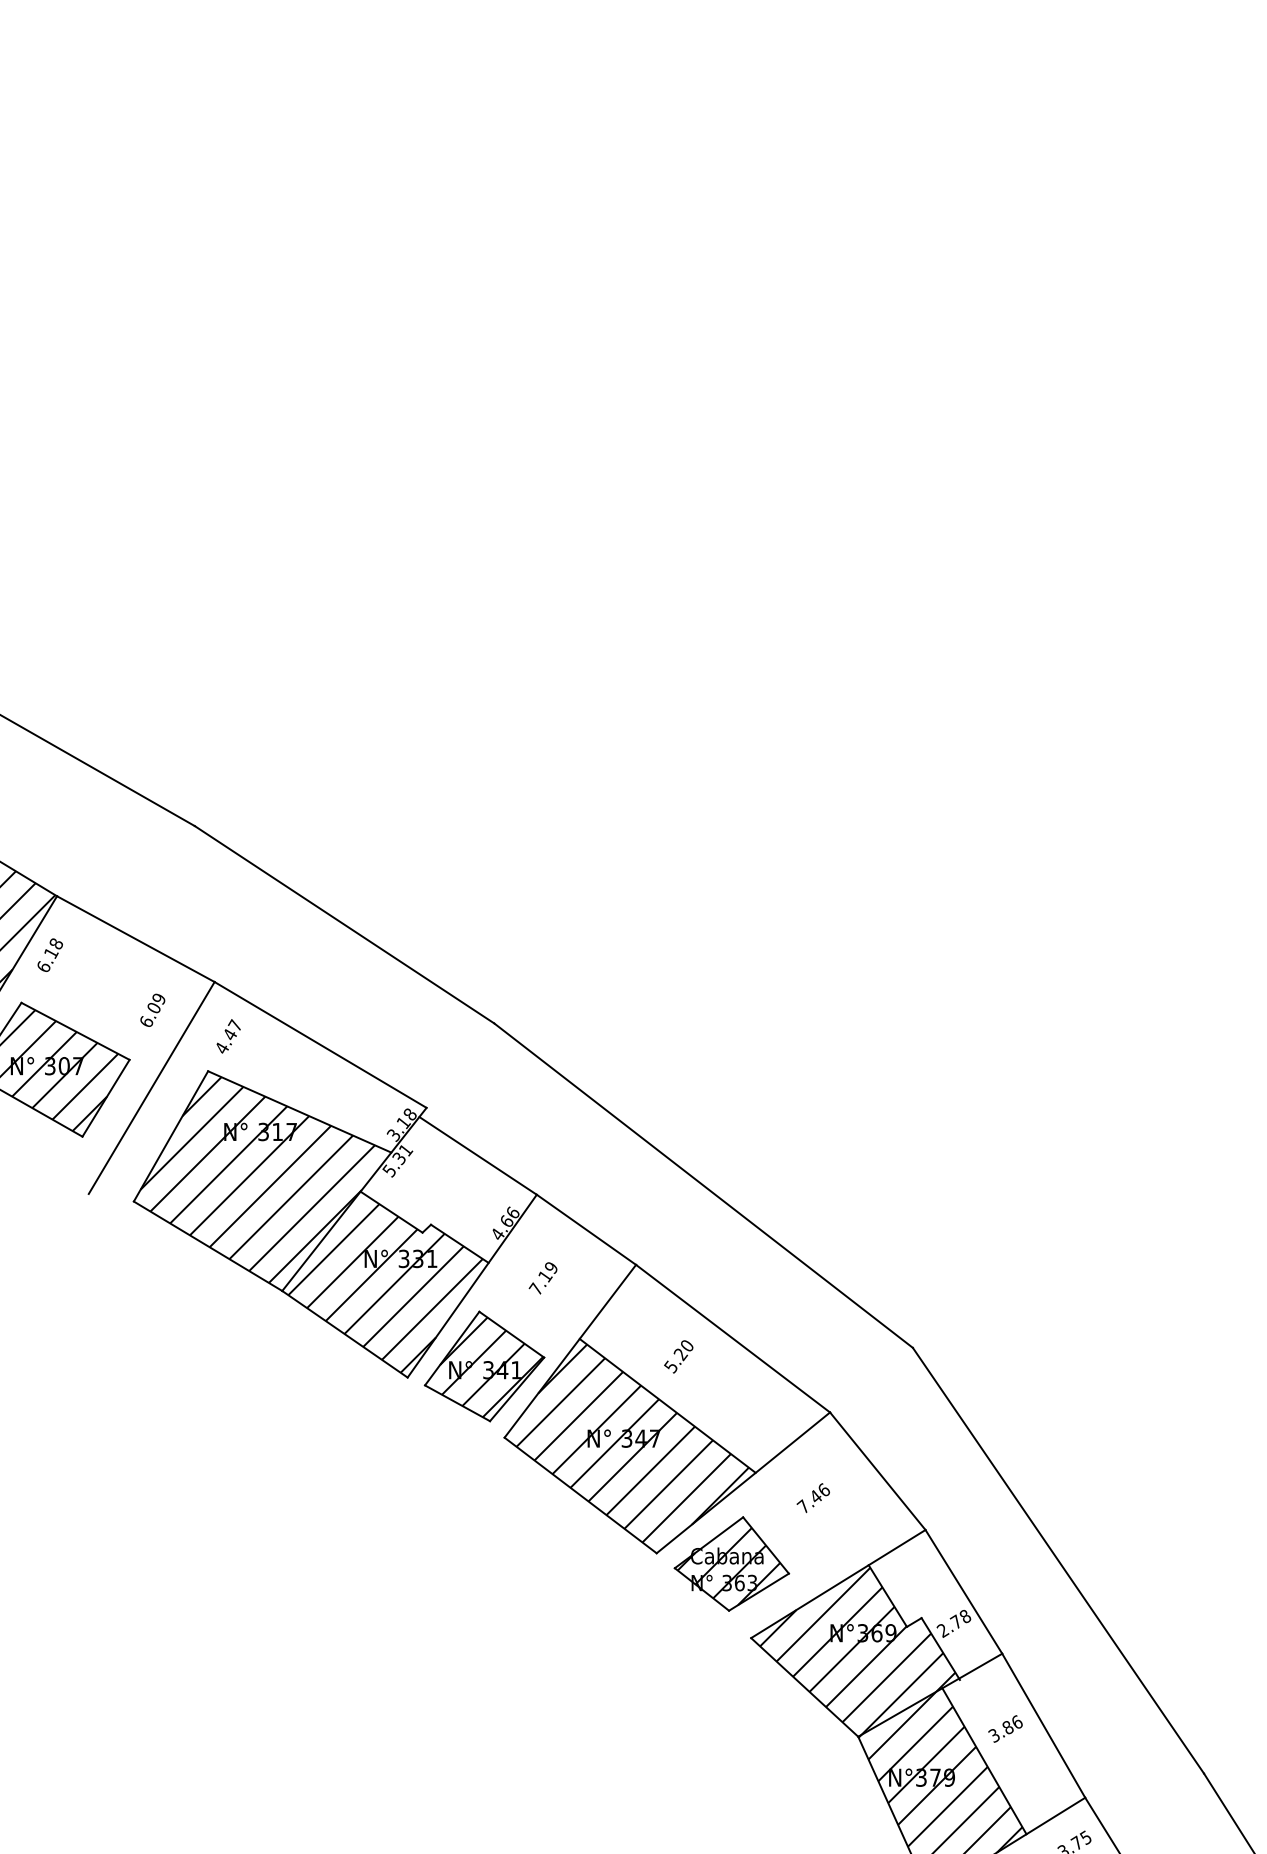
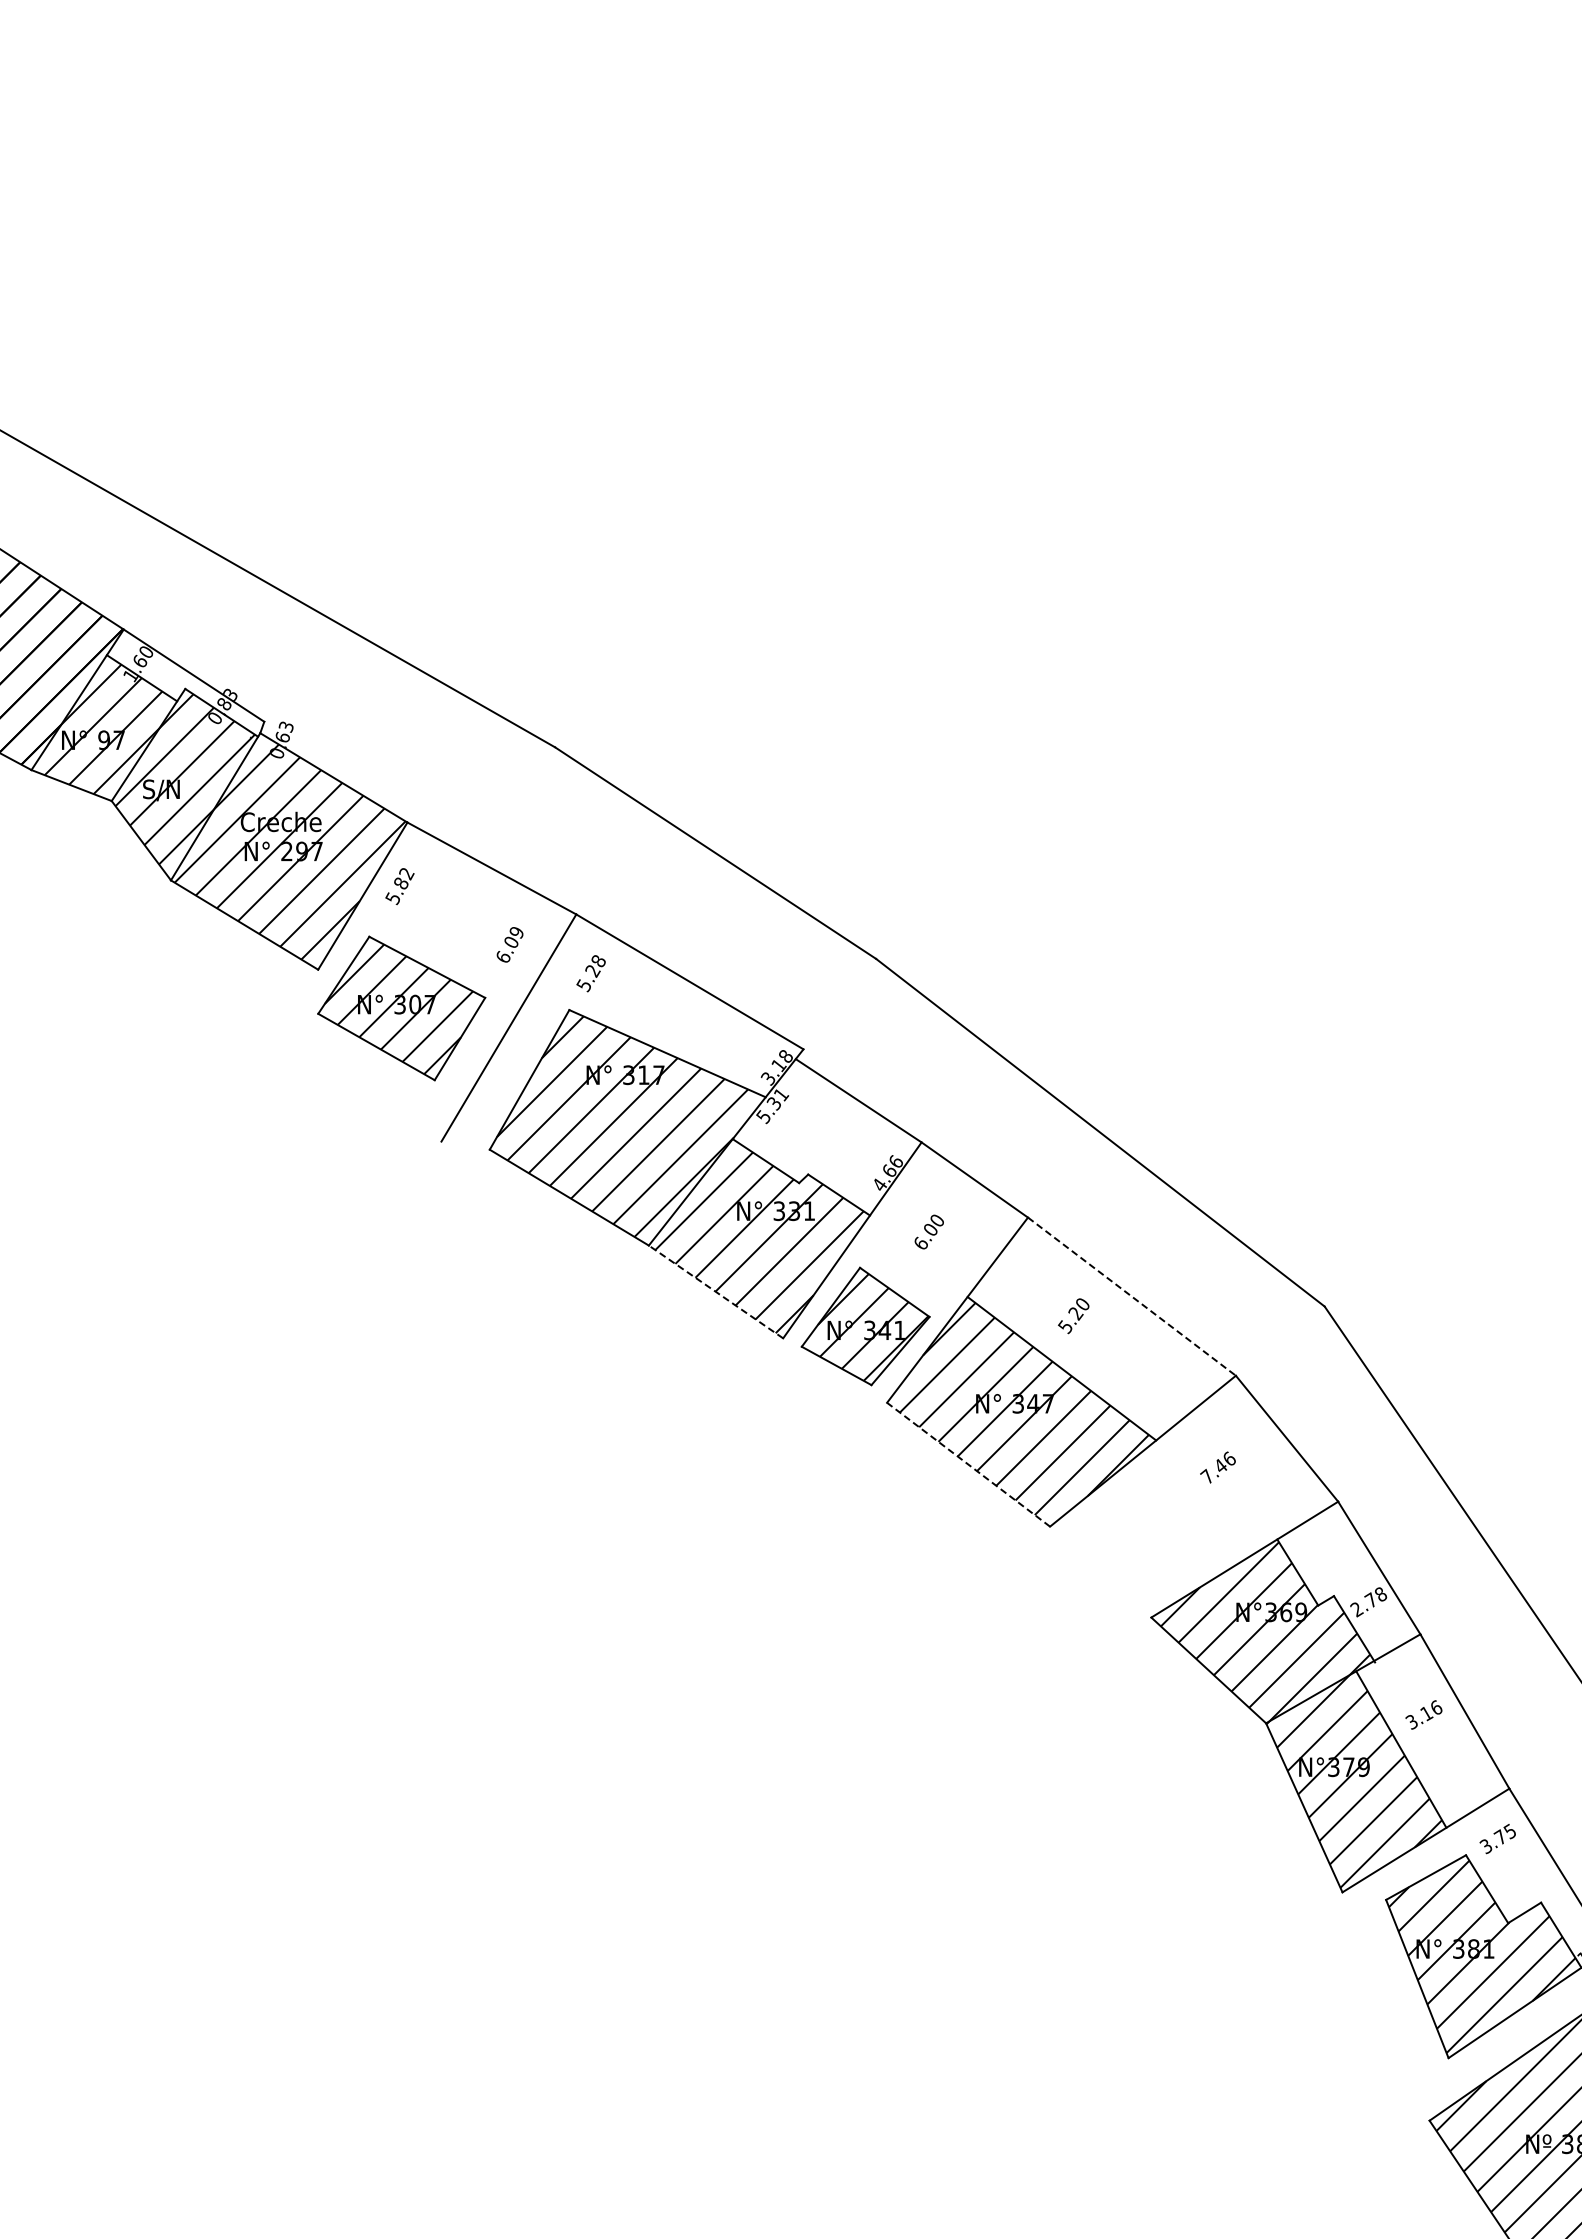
text: (49, 955) -> (399, 886), 6.18 -> 5.82
text: (227, 1037) -> (590, 973), 4.47 -> 5.28
text: (543, 1279) -> (928, 1233), 7.19 -> 6.00
line: (345, 1333) -> (716, 1291), solid -> dashed
line: (732, 1338) -> (1131, 1296), solid -> dashed
line: (580, 1495) -> (968, 1464), solid -> dashed
part: (731, 1564) -> (1130, 1538), removed
text: (1007, 1727) -> (1426, 1713), 3.86 -> 3.16

